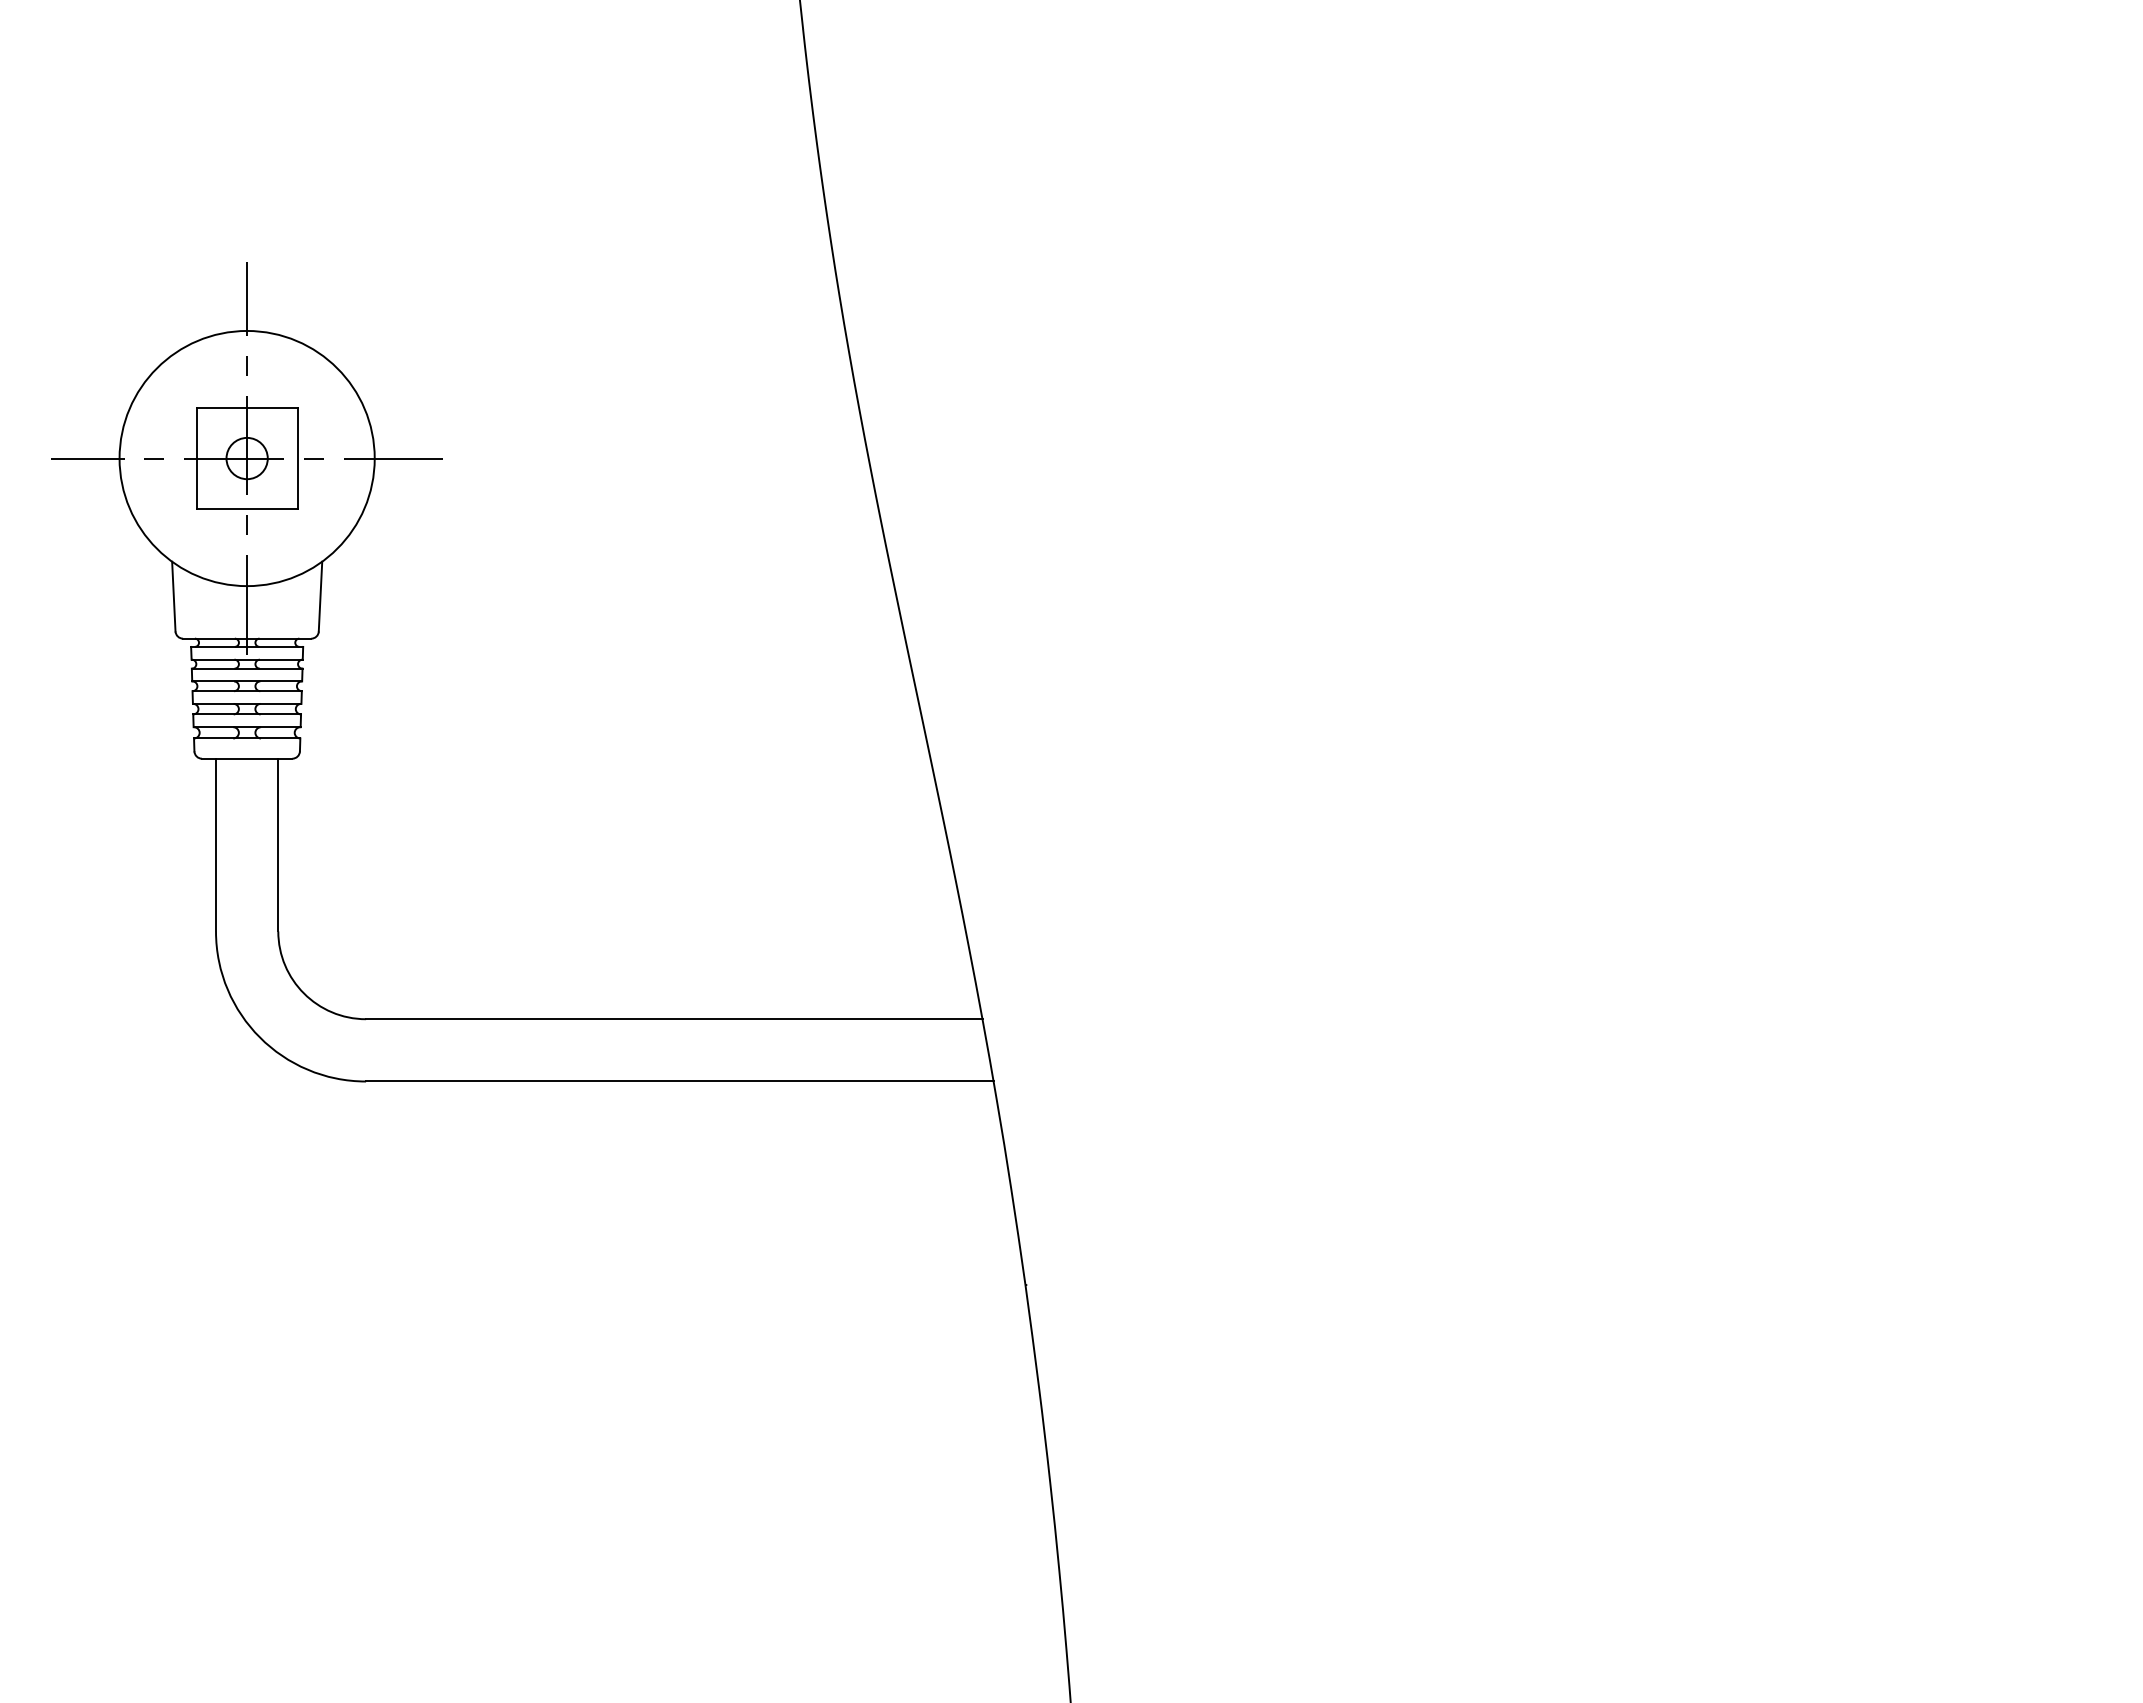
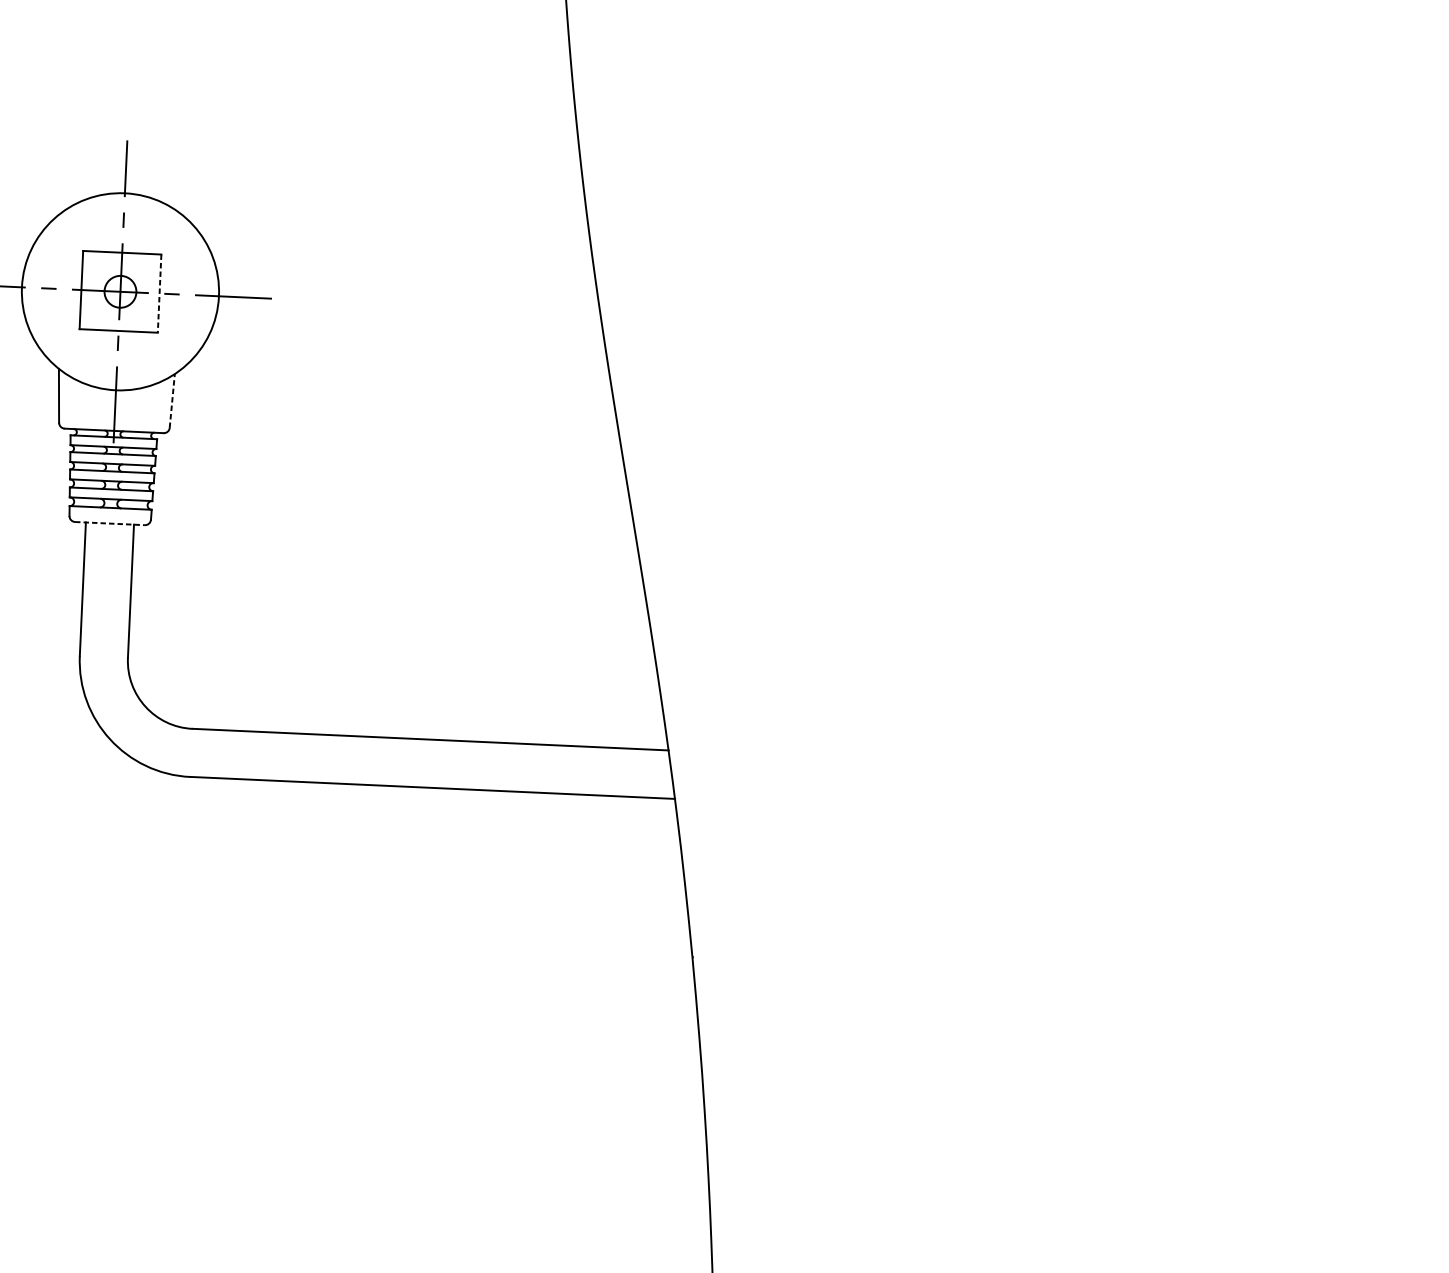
line: (297, 458) -> (159, 293), solid -> dashed
line: (320, 596) -> (172, 400), solid -> dashed
line: (247, 758) -> (110, 523), solid -> dashed

